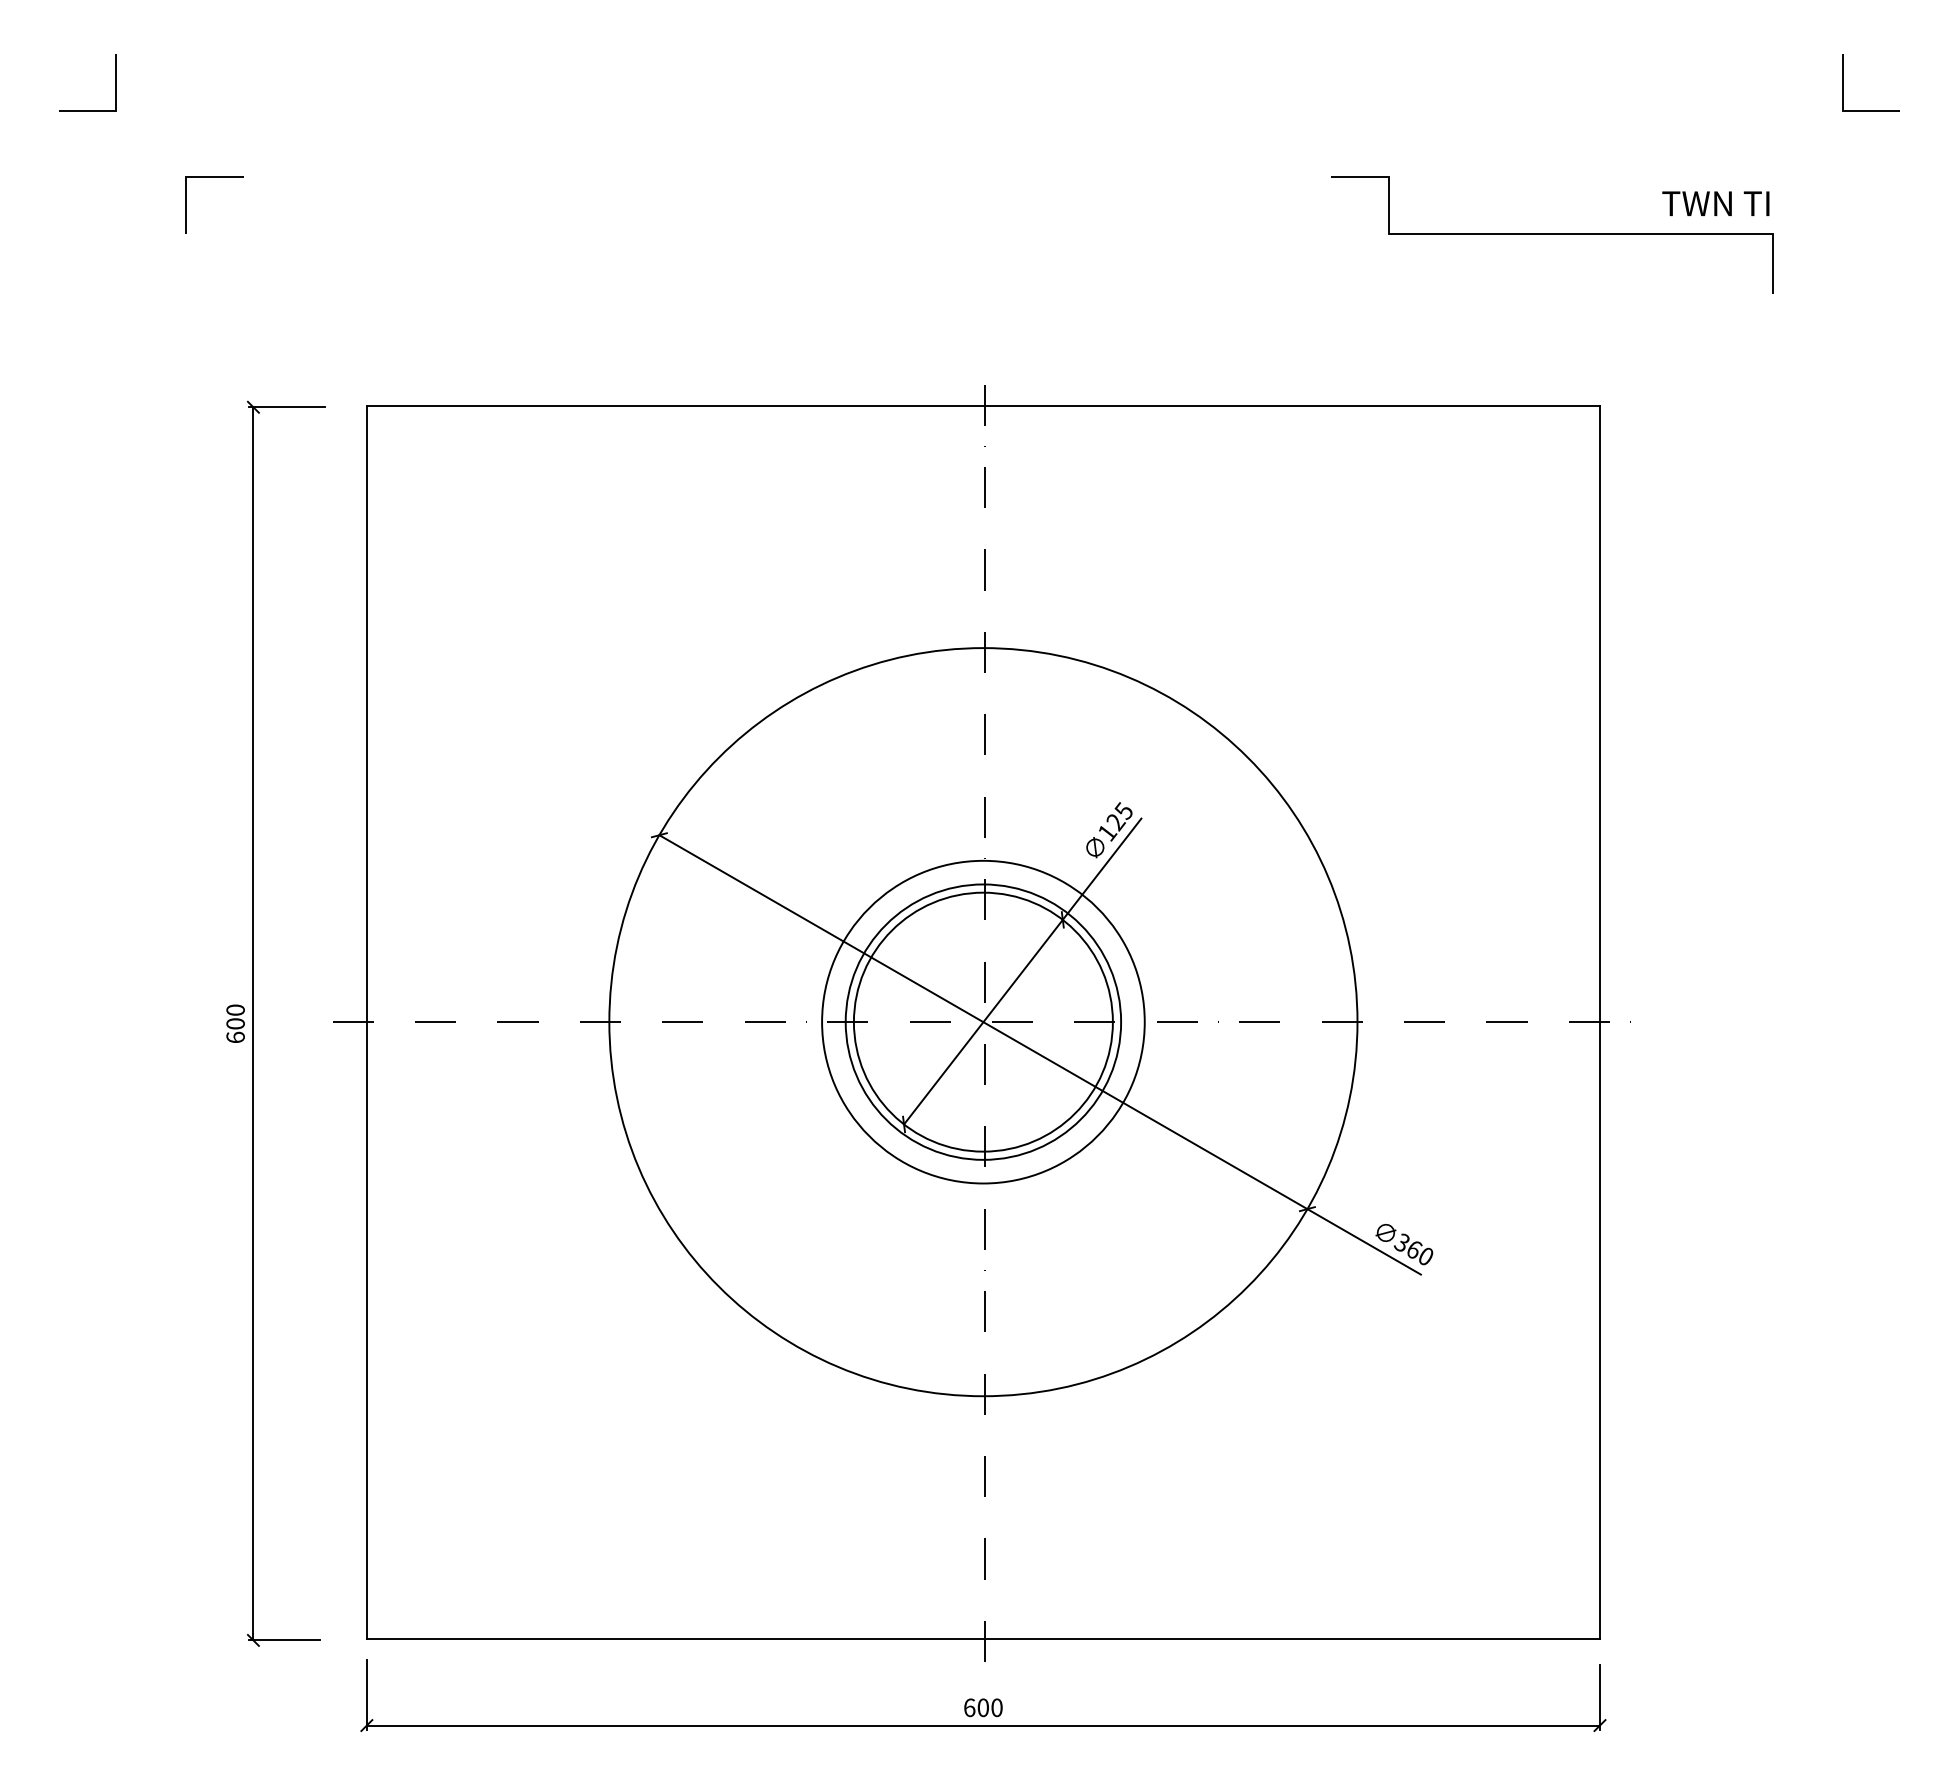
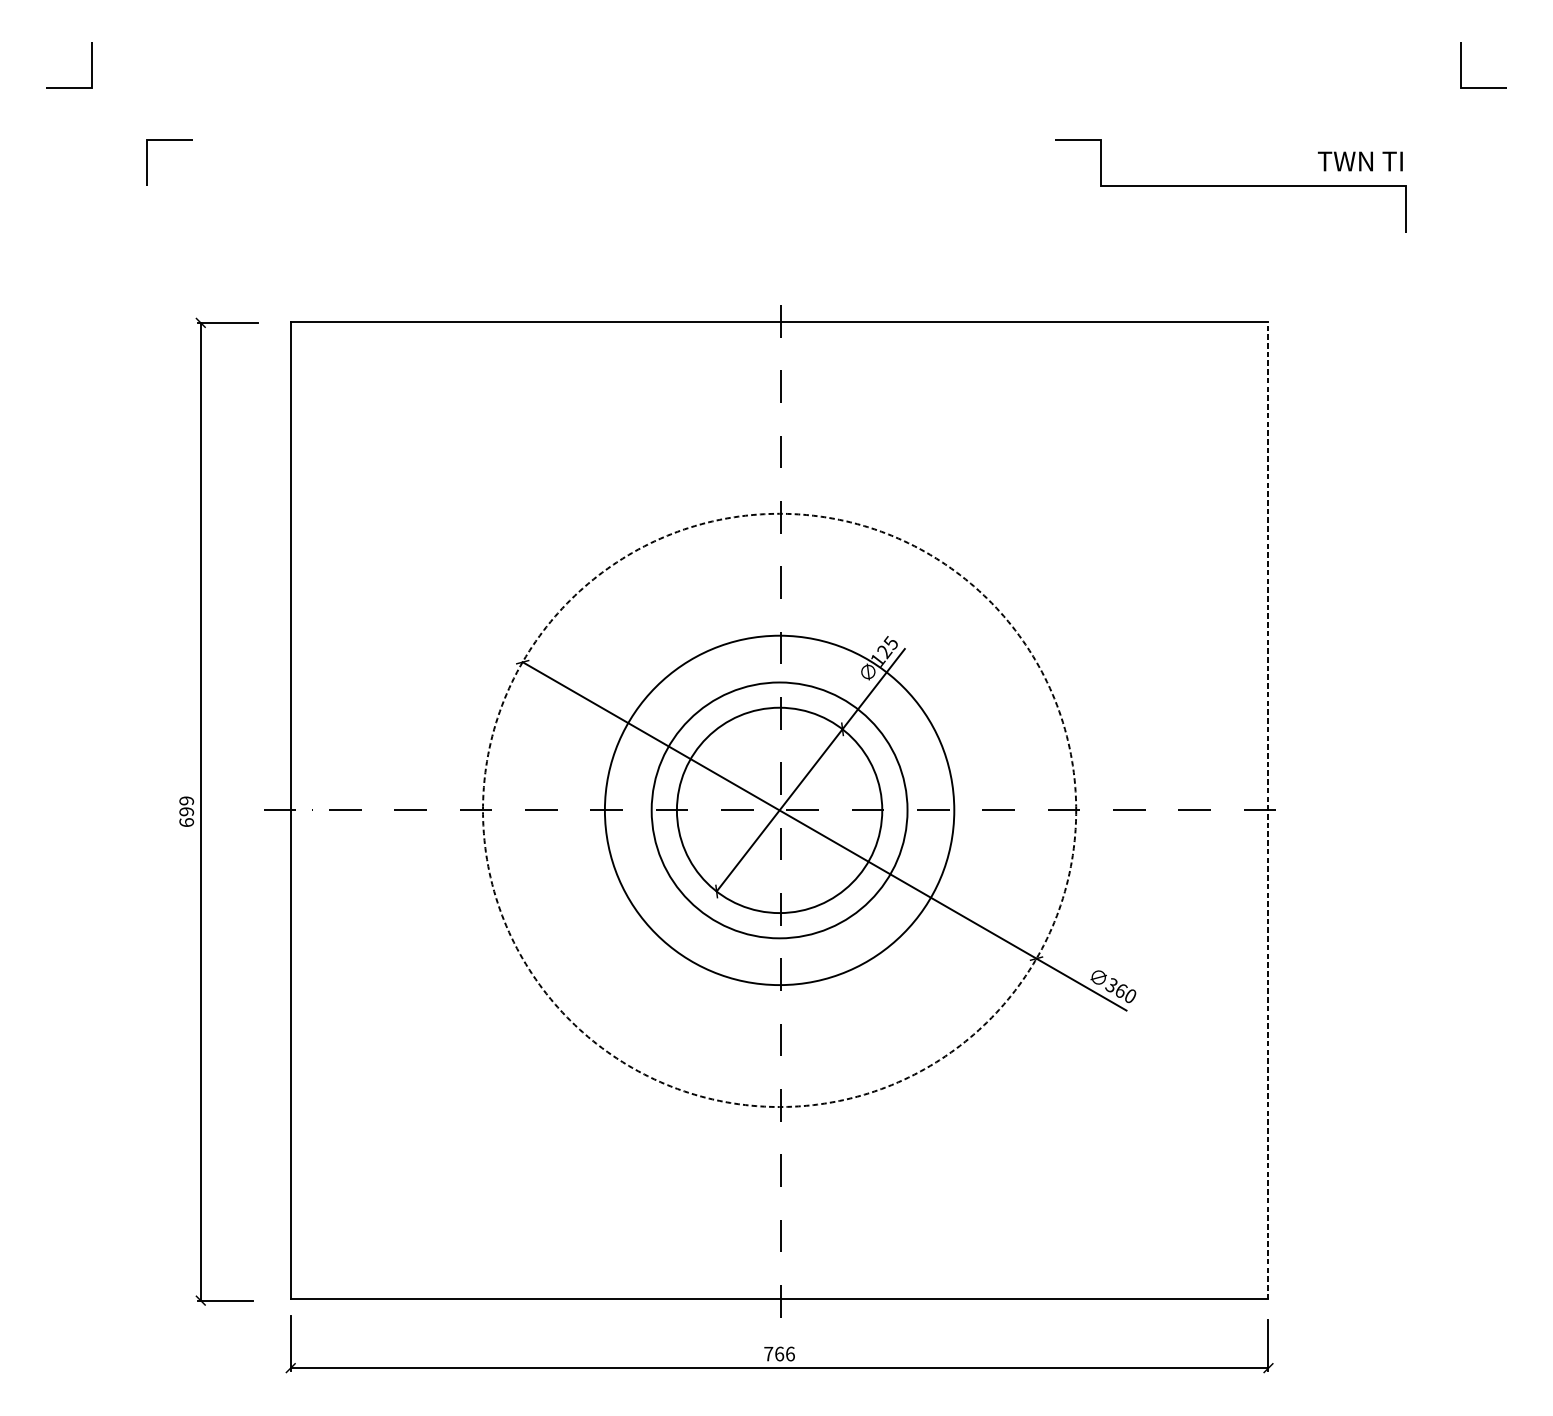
text: (235, 1016) -> (186, 805), 600 -> 699
circle: (983, 1021) -> (779, 809), size x1.6
circle: (983, 1022) -> (779, 810), solid -> dashed
line: (1599, 1022) -> (1268, 810), solid -> dashed
text: (983, 1707) -> (779, 1353), 600 -> 766

